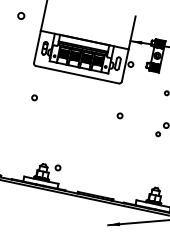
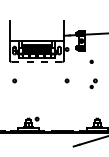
line: (76, 75) -> (36, 62), solid -> dashed

